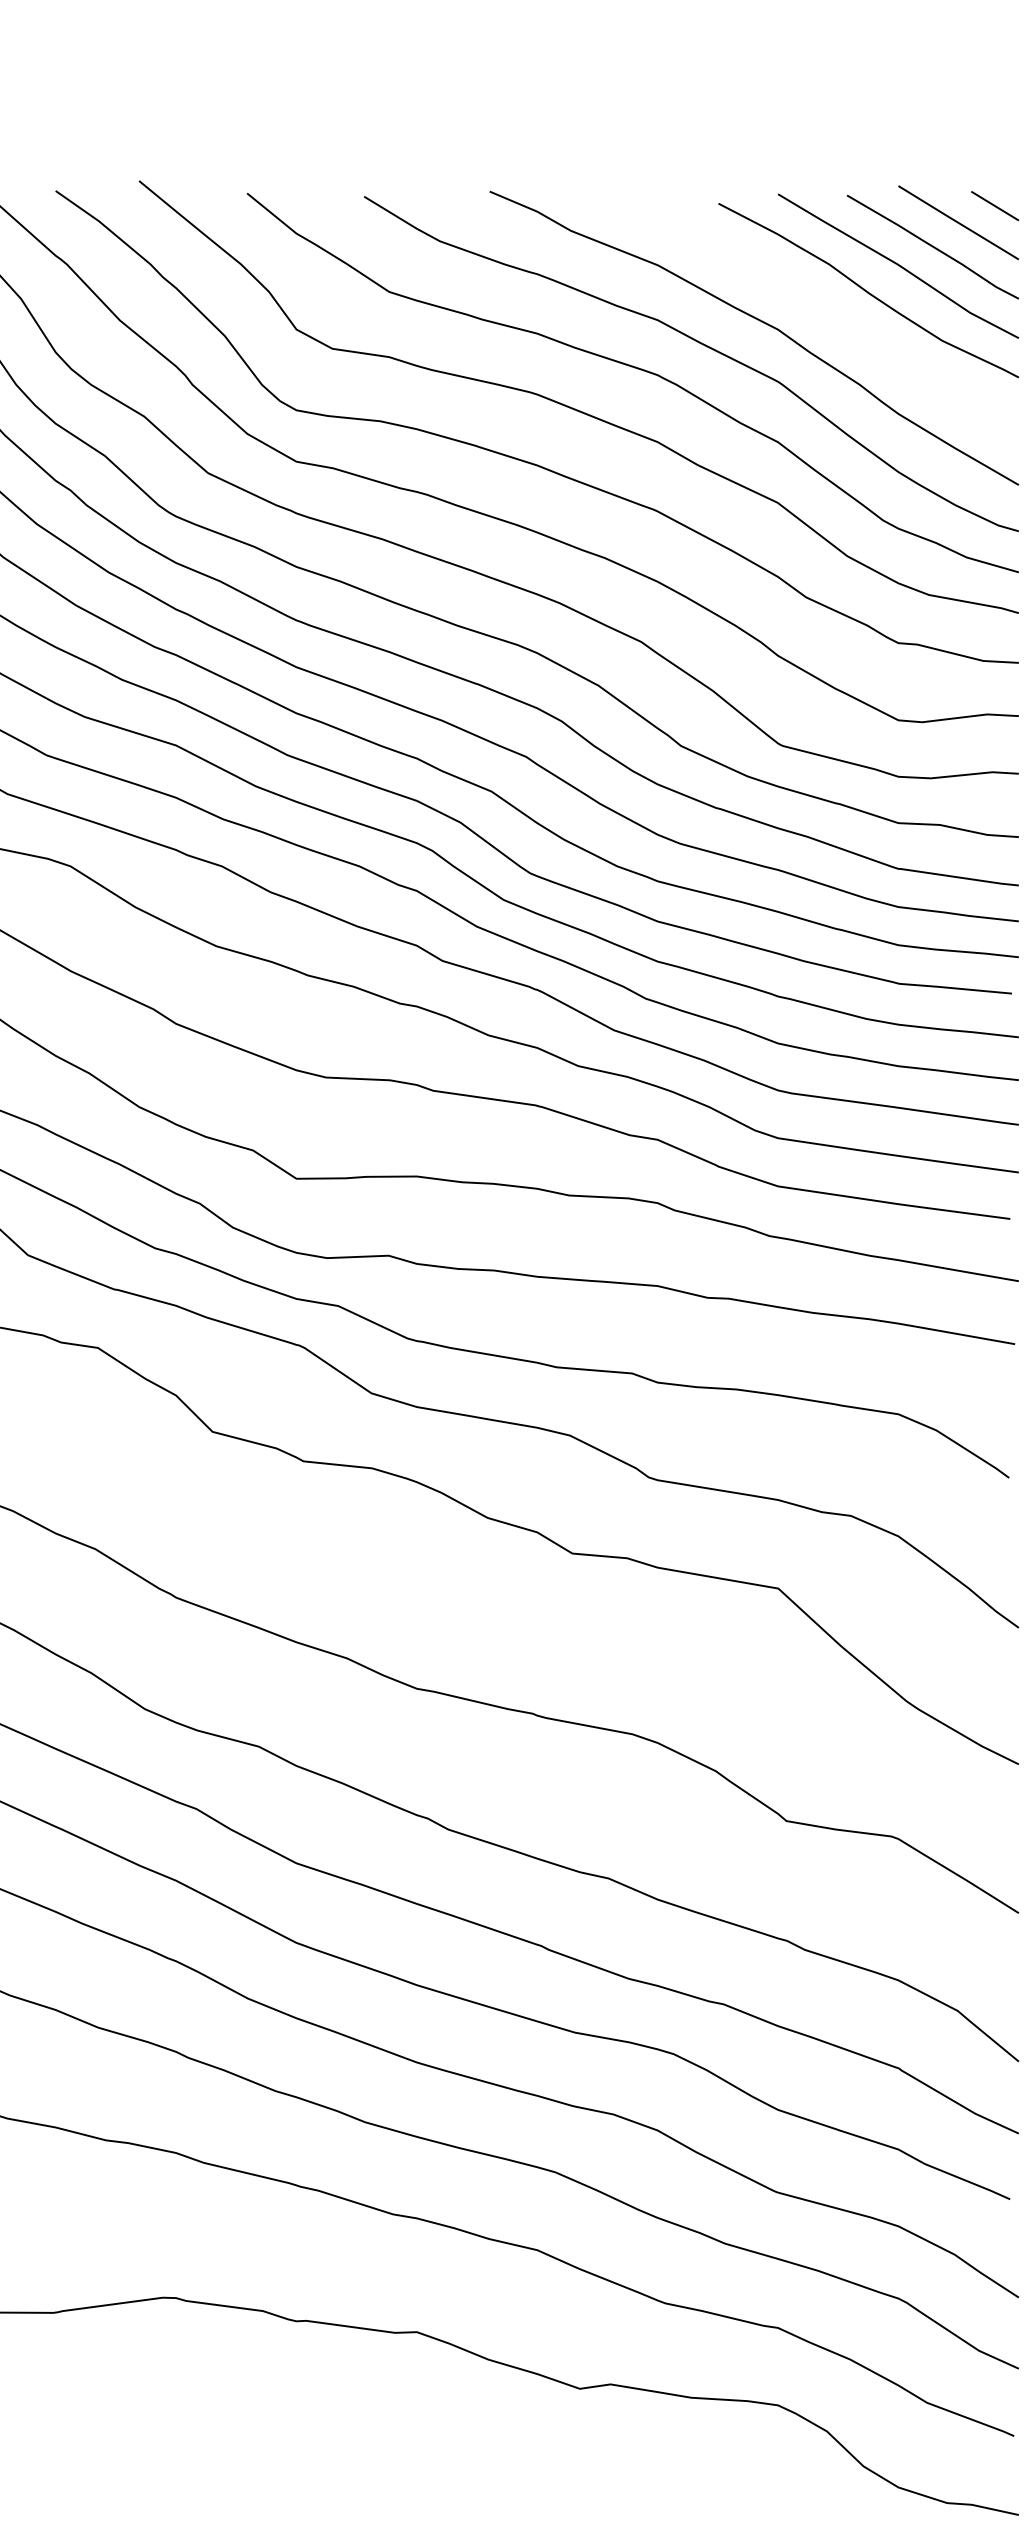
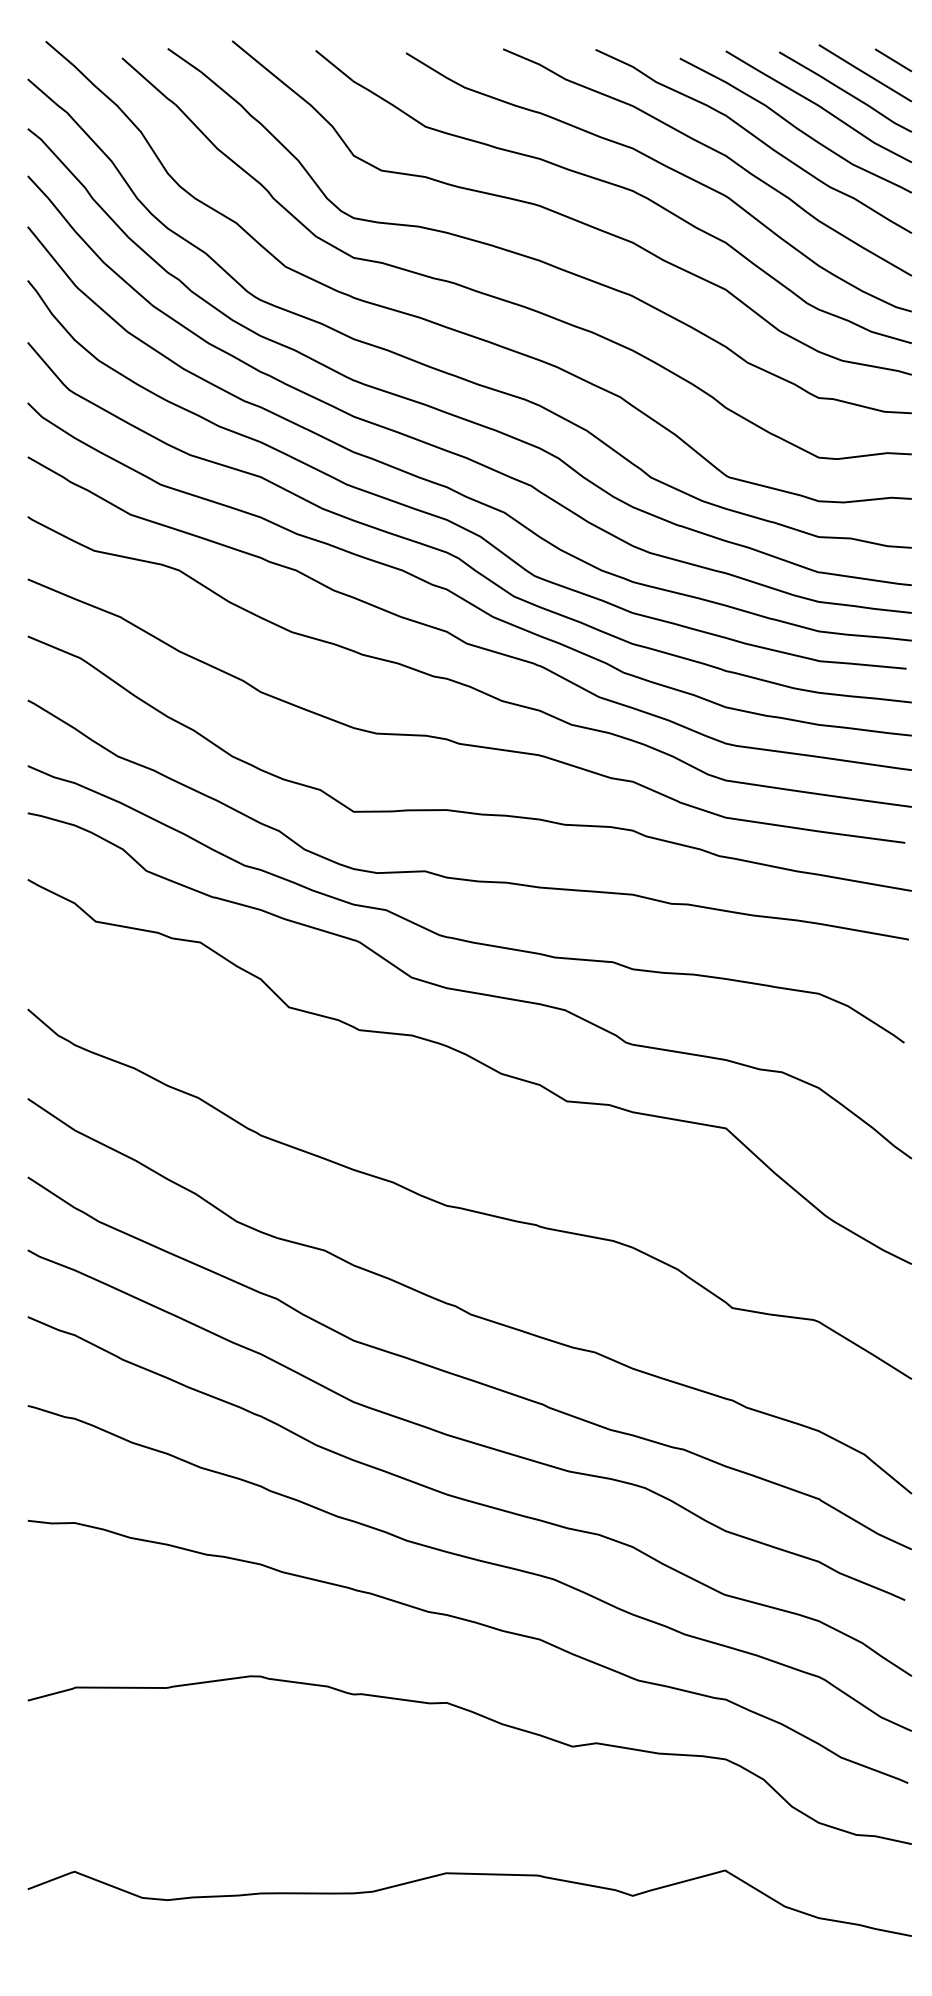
curve: (816, 307) -> (755, 138), added

